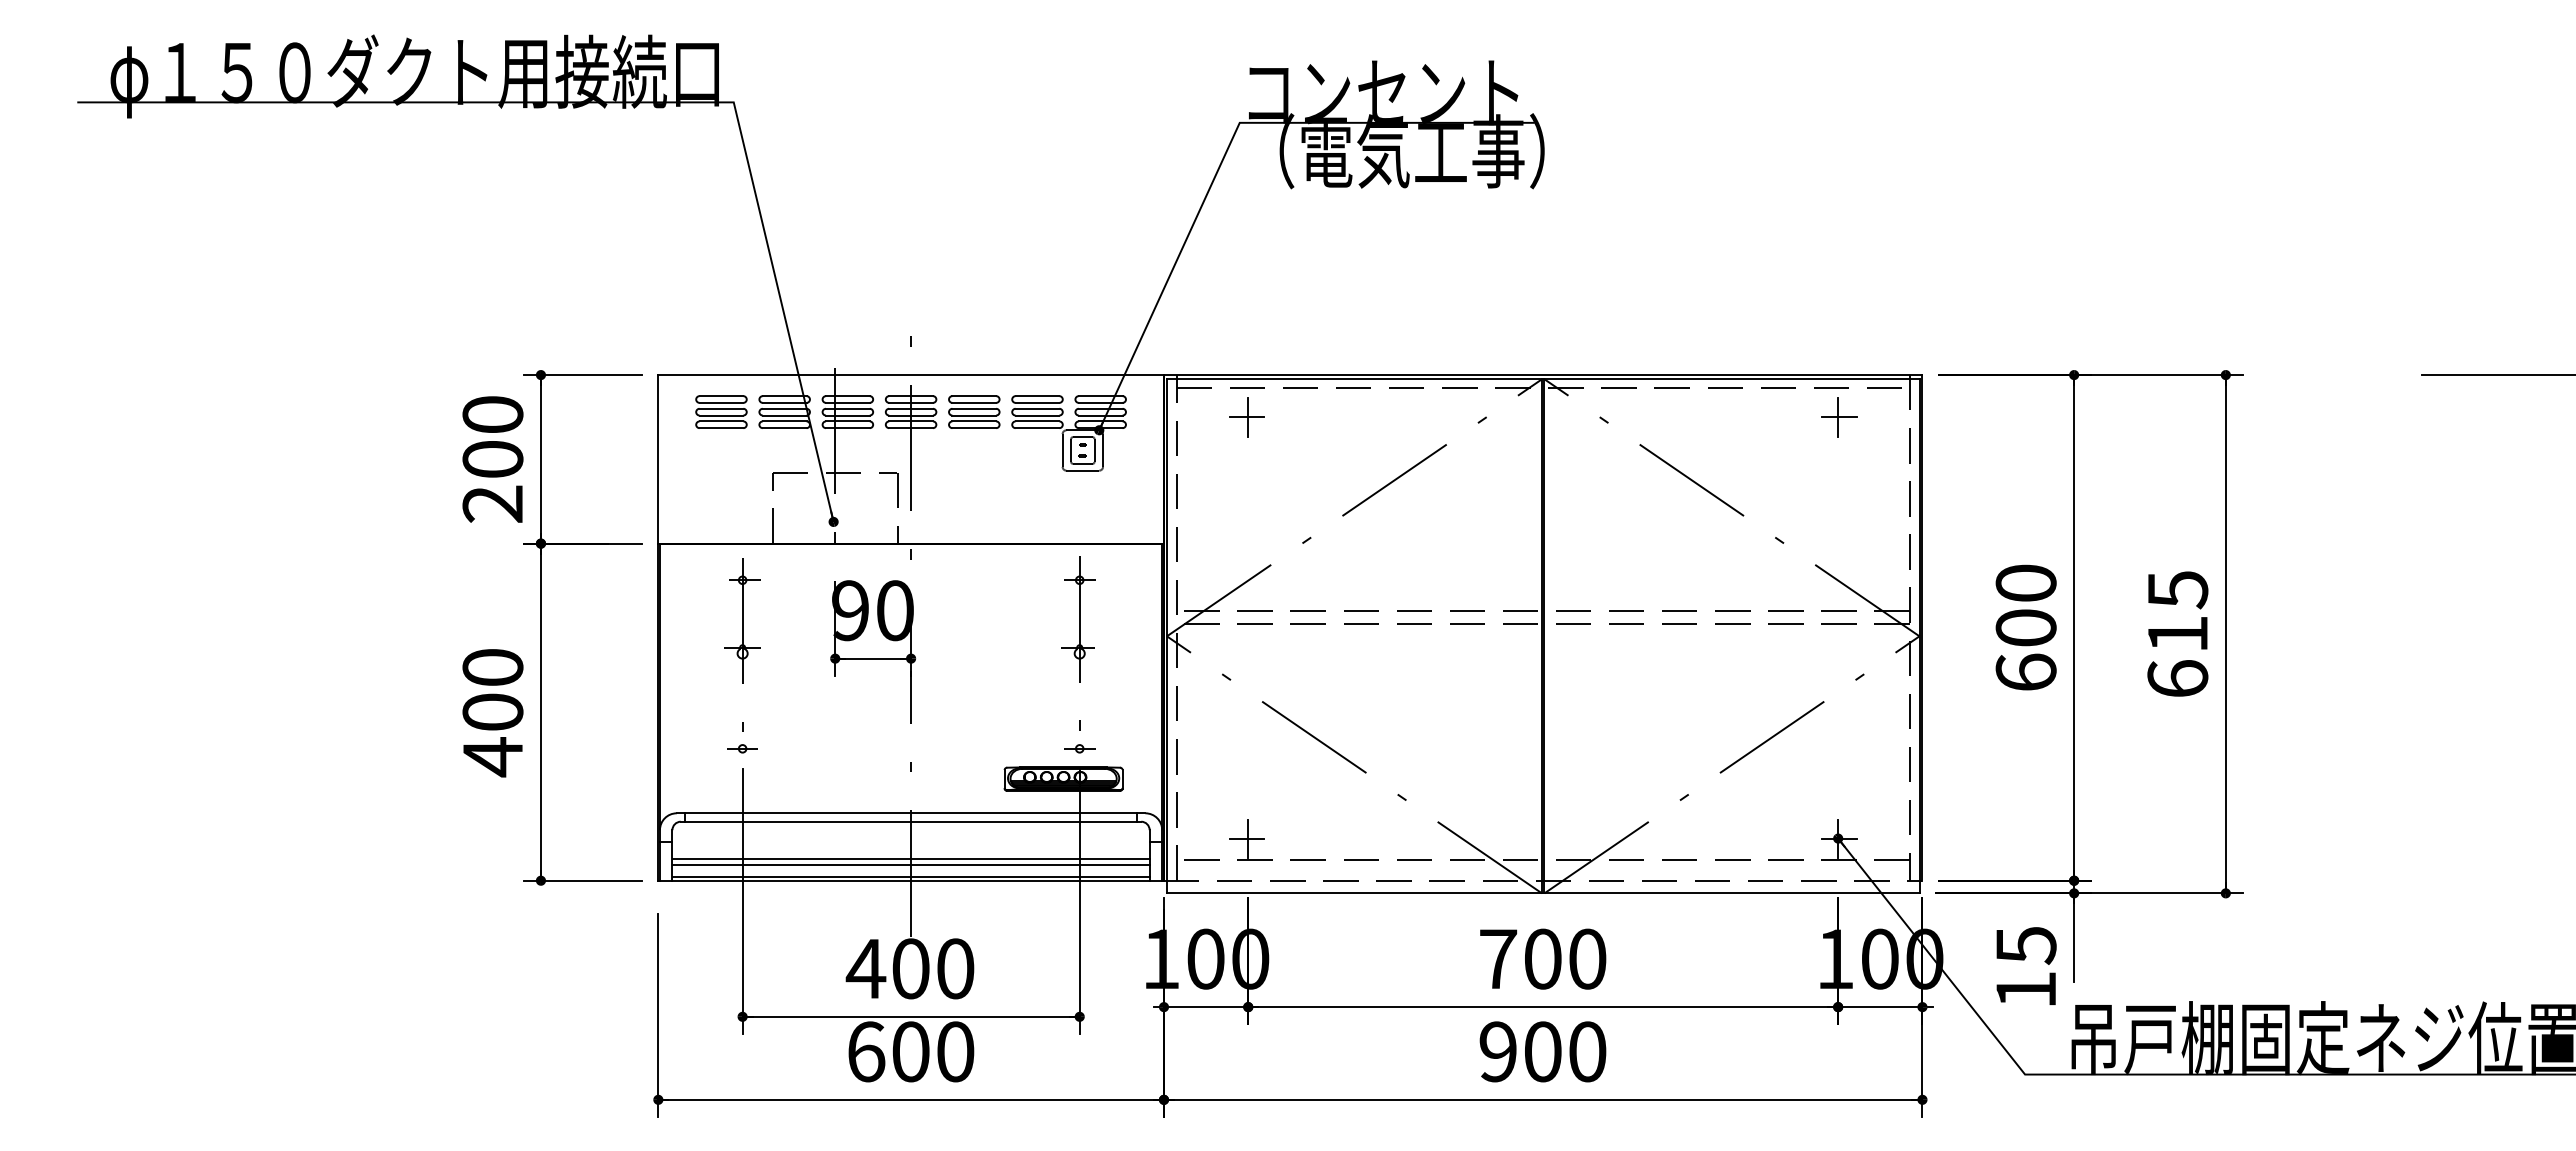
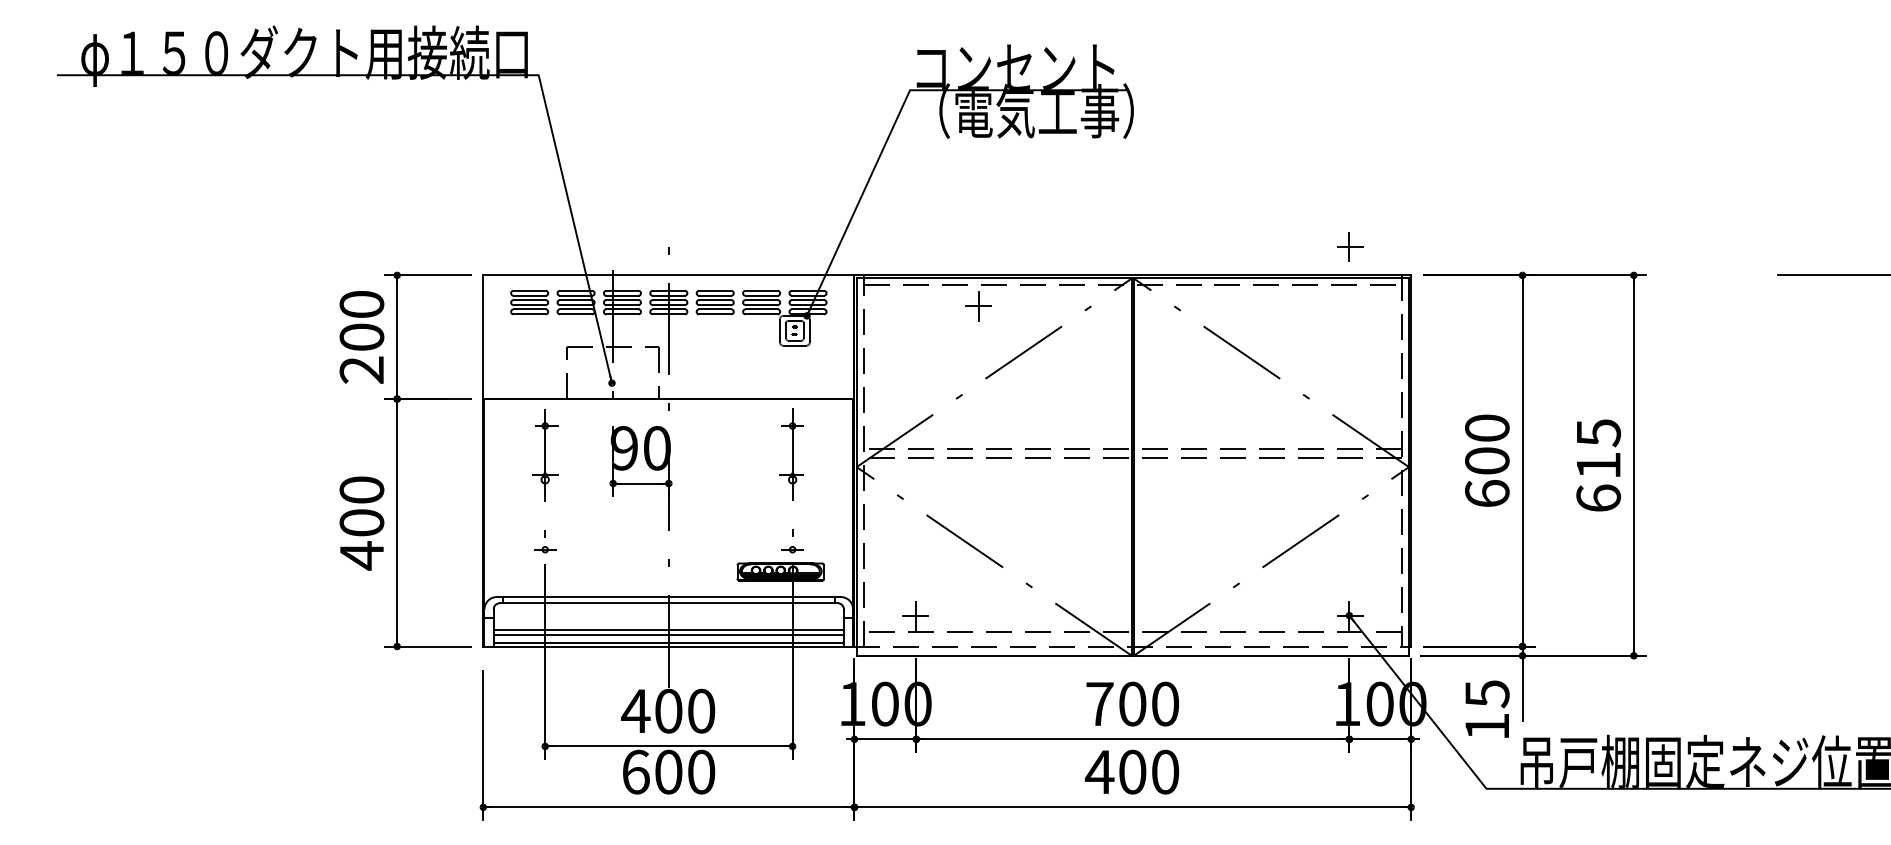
part: (1246, 417) -> (978, 306), moved
part: (1839, 417) -> (1350, 247), moved
text: (1497, 1051) -> (1099, 771), 900 -> 400

